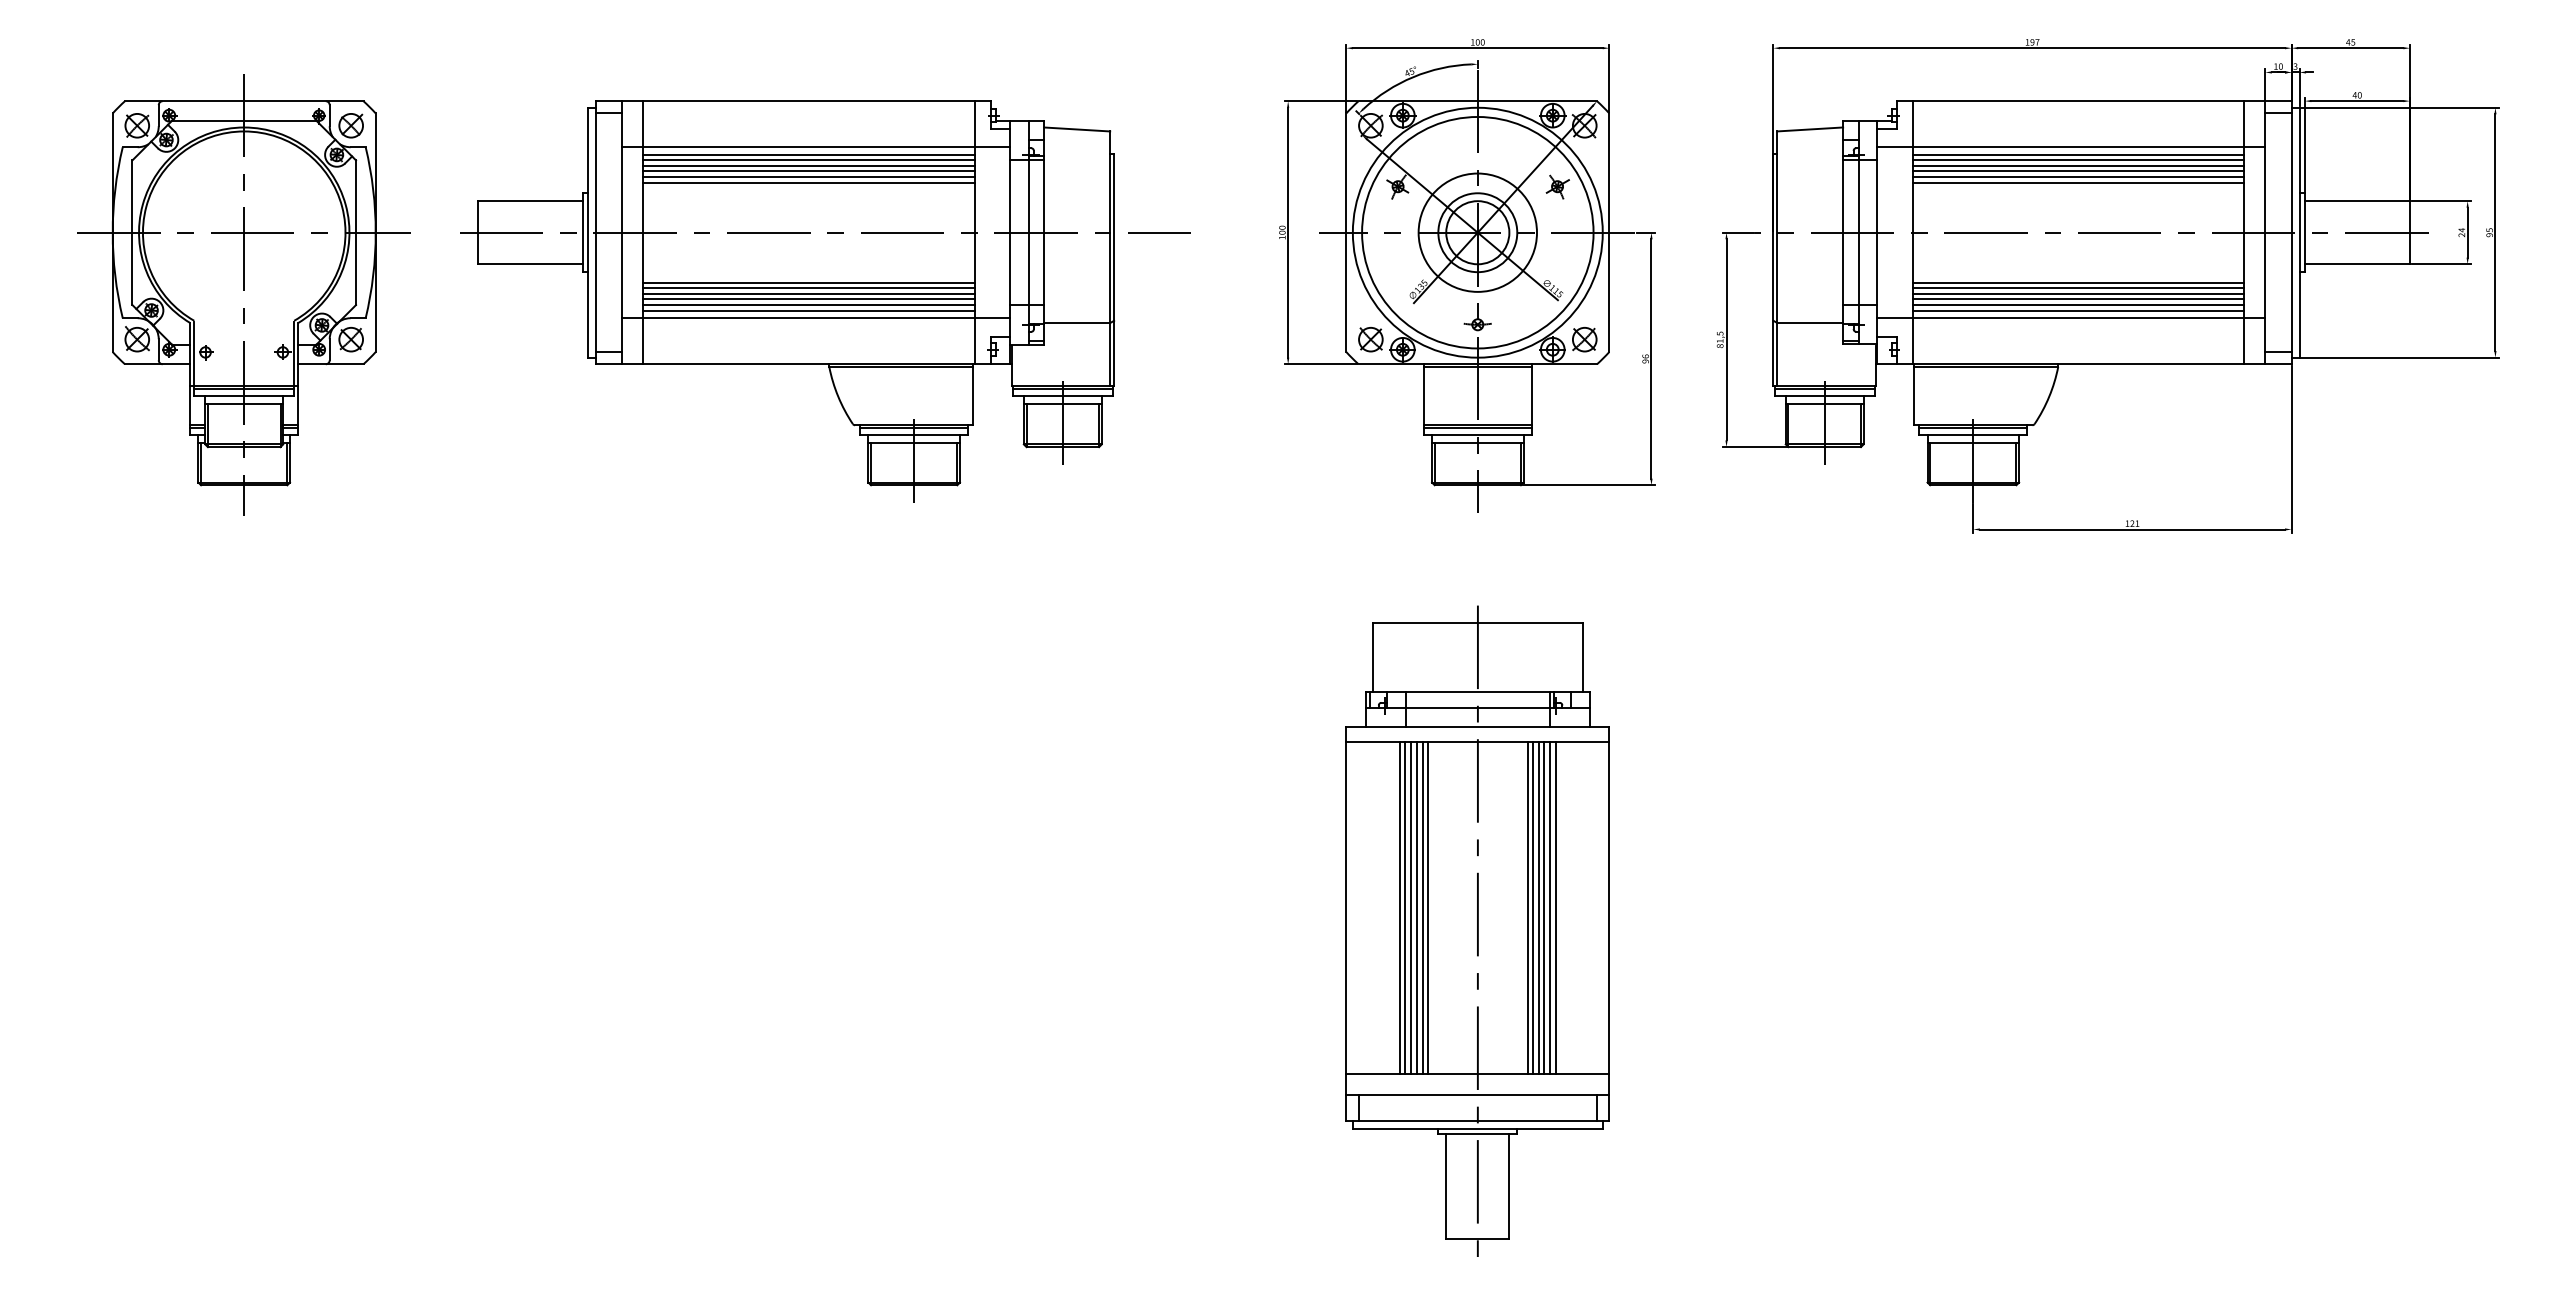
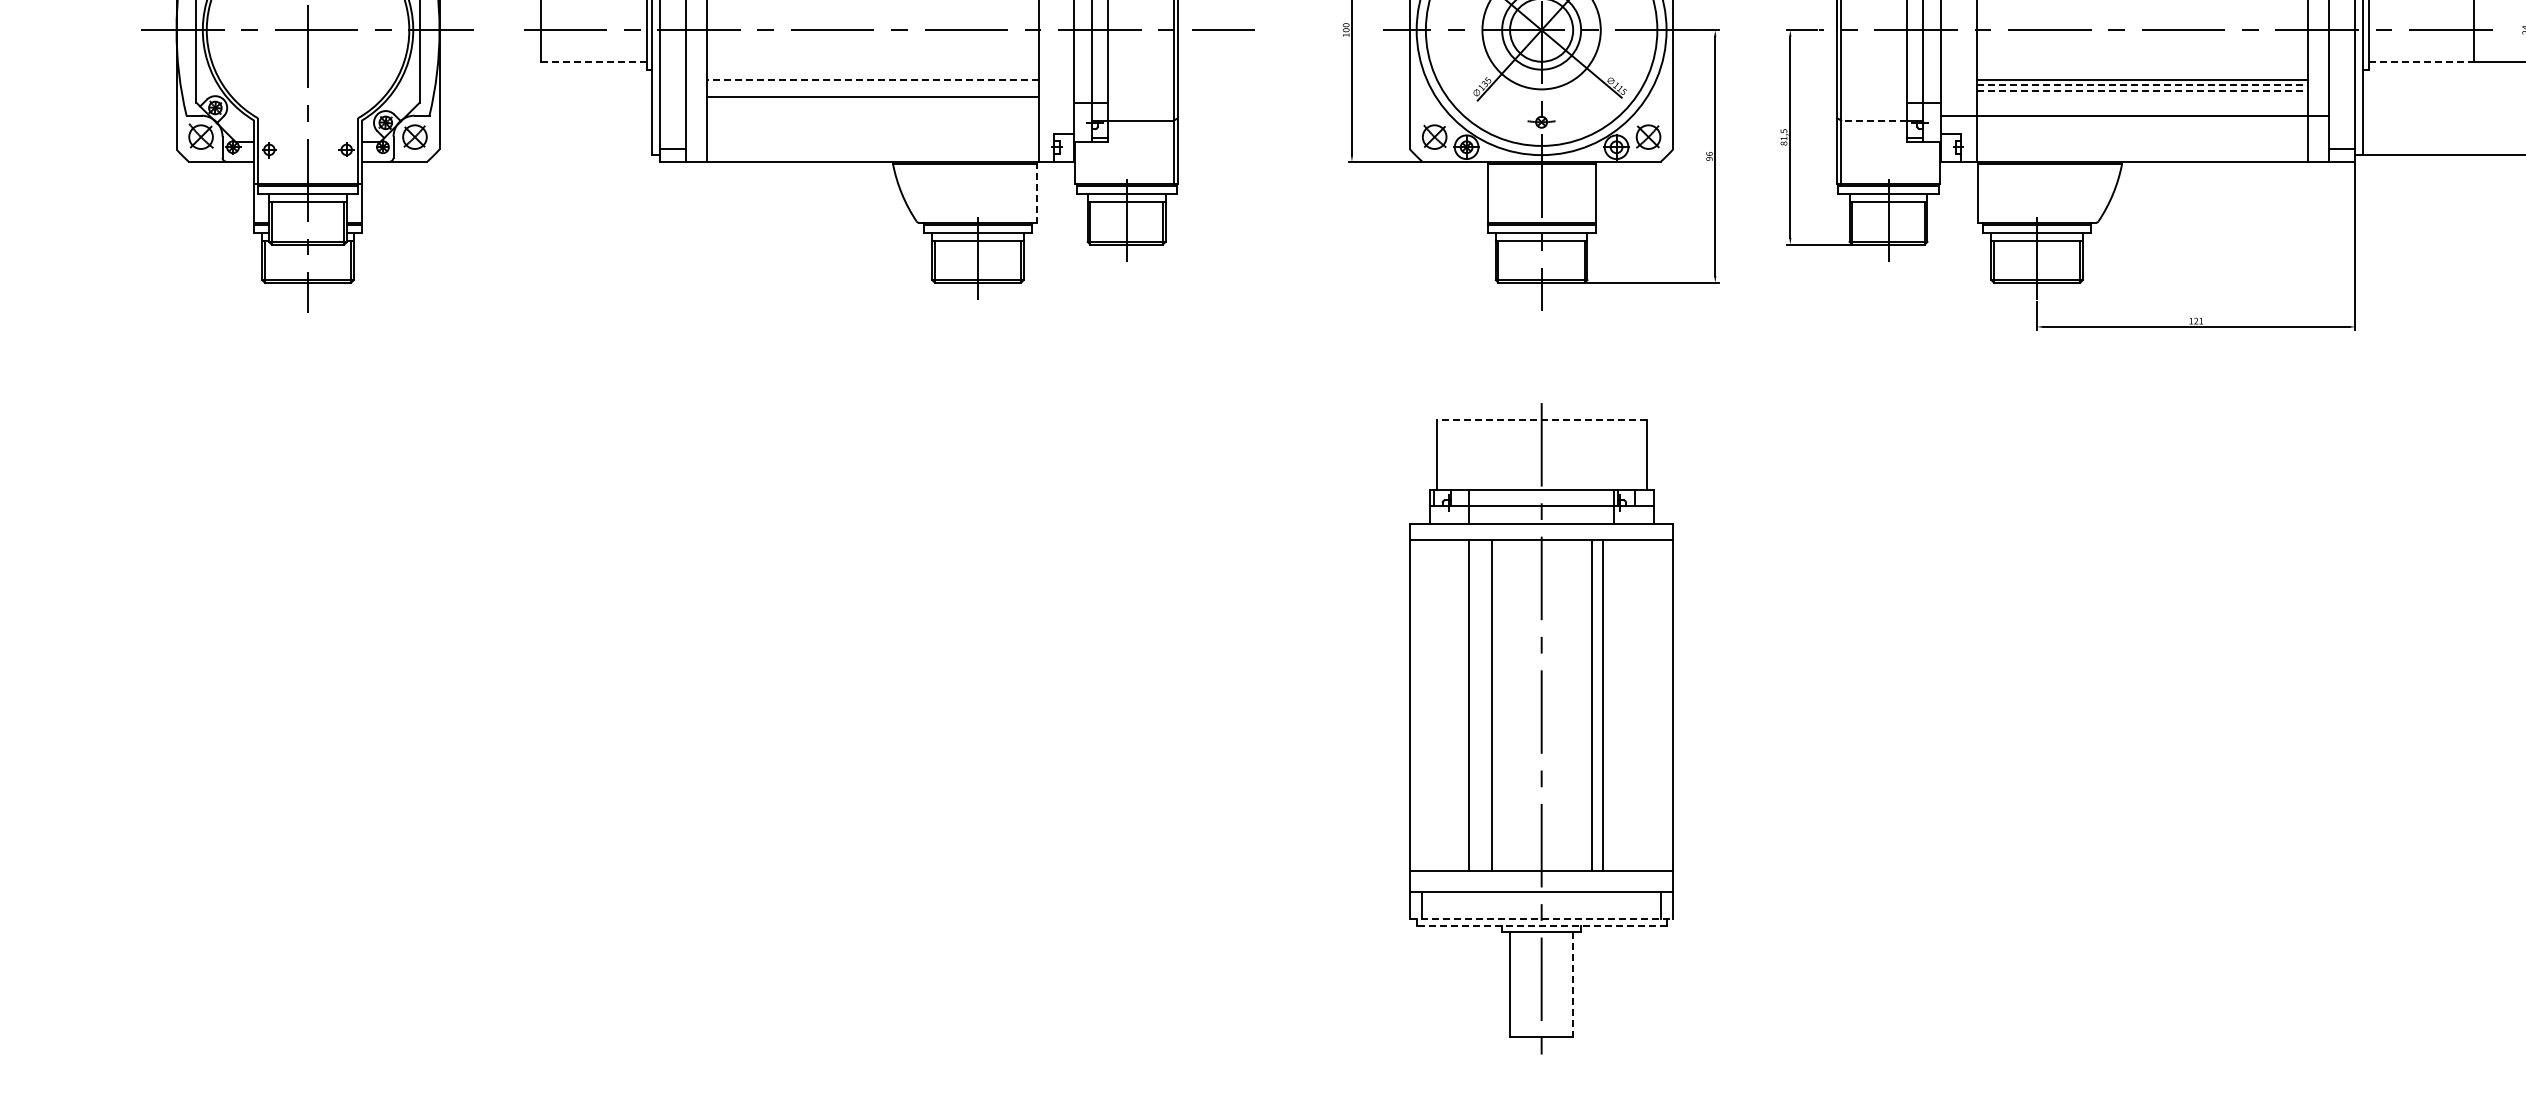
line: (530, 264) -> (594, 61), solid -> dashed
line: (2357, 264) -> (2421, 61), solid -> dashed
line: (809, 282) -> (873, 79), solid -> dashed
line: (808, 287) -> (872, 84), removed
line: (2078, 287) -> (2142, 84), solid -> dashed
line: (2078, 293) -> (2142, 90), solid -> dashed
line: (808, 294) -> (872, 91), removed
line: (2078, 299) -> (2142, 96), removed
line: (808, 305) -> (872, 102), removed
line: (2078, 305) -> (2142, 102), removed
line: (808, 310) -> (872, 107), removed
line: (2078, 310) -> (2142, 107), removed
line: (816, 318) -> (880, 115), removed
line: (1810, 323) -> (1874, 120), solid -> dashed
line: (973, 394) -> (1037, 191), solid -> dashed
line: (1477, 622) -> (1541, 419), solid -> dashed
line: (1399, 907) -> (1463, 704), removed
line: (1411, 907) -> (1475, 704), removed
line: (1416, 907) -> (1480, 704), removed
line: (1422, 907) -> (1486, 704), removed
line: (1533, 907) -> (1597, 704), removed
line: (1544, 907) -> (1608, 704), removed
line: (1550, 907) -> (1614, 704), removed
line: (1555, 907) -> (1619, 704), removed
line: (1477, 1121) -> (1541, 918), solid -> dashed
line: (1477, 1128) -> (1541, 925), solid -> dashed
line: (1509, 1186) -> (1573, 983), solid -> dashed

